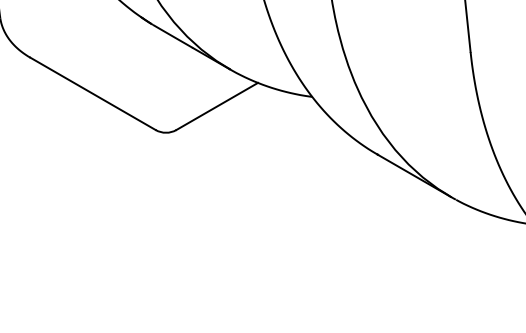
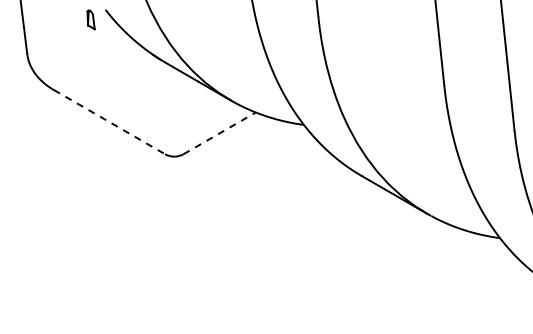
line: (92, 94) -> (109, 122), solid -> dashed
line: (217, 106) -> (219, 133), solid -> dashed

